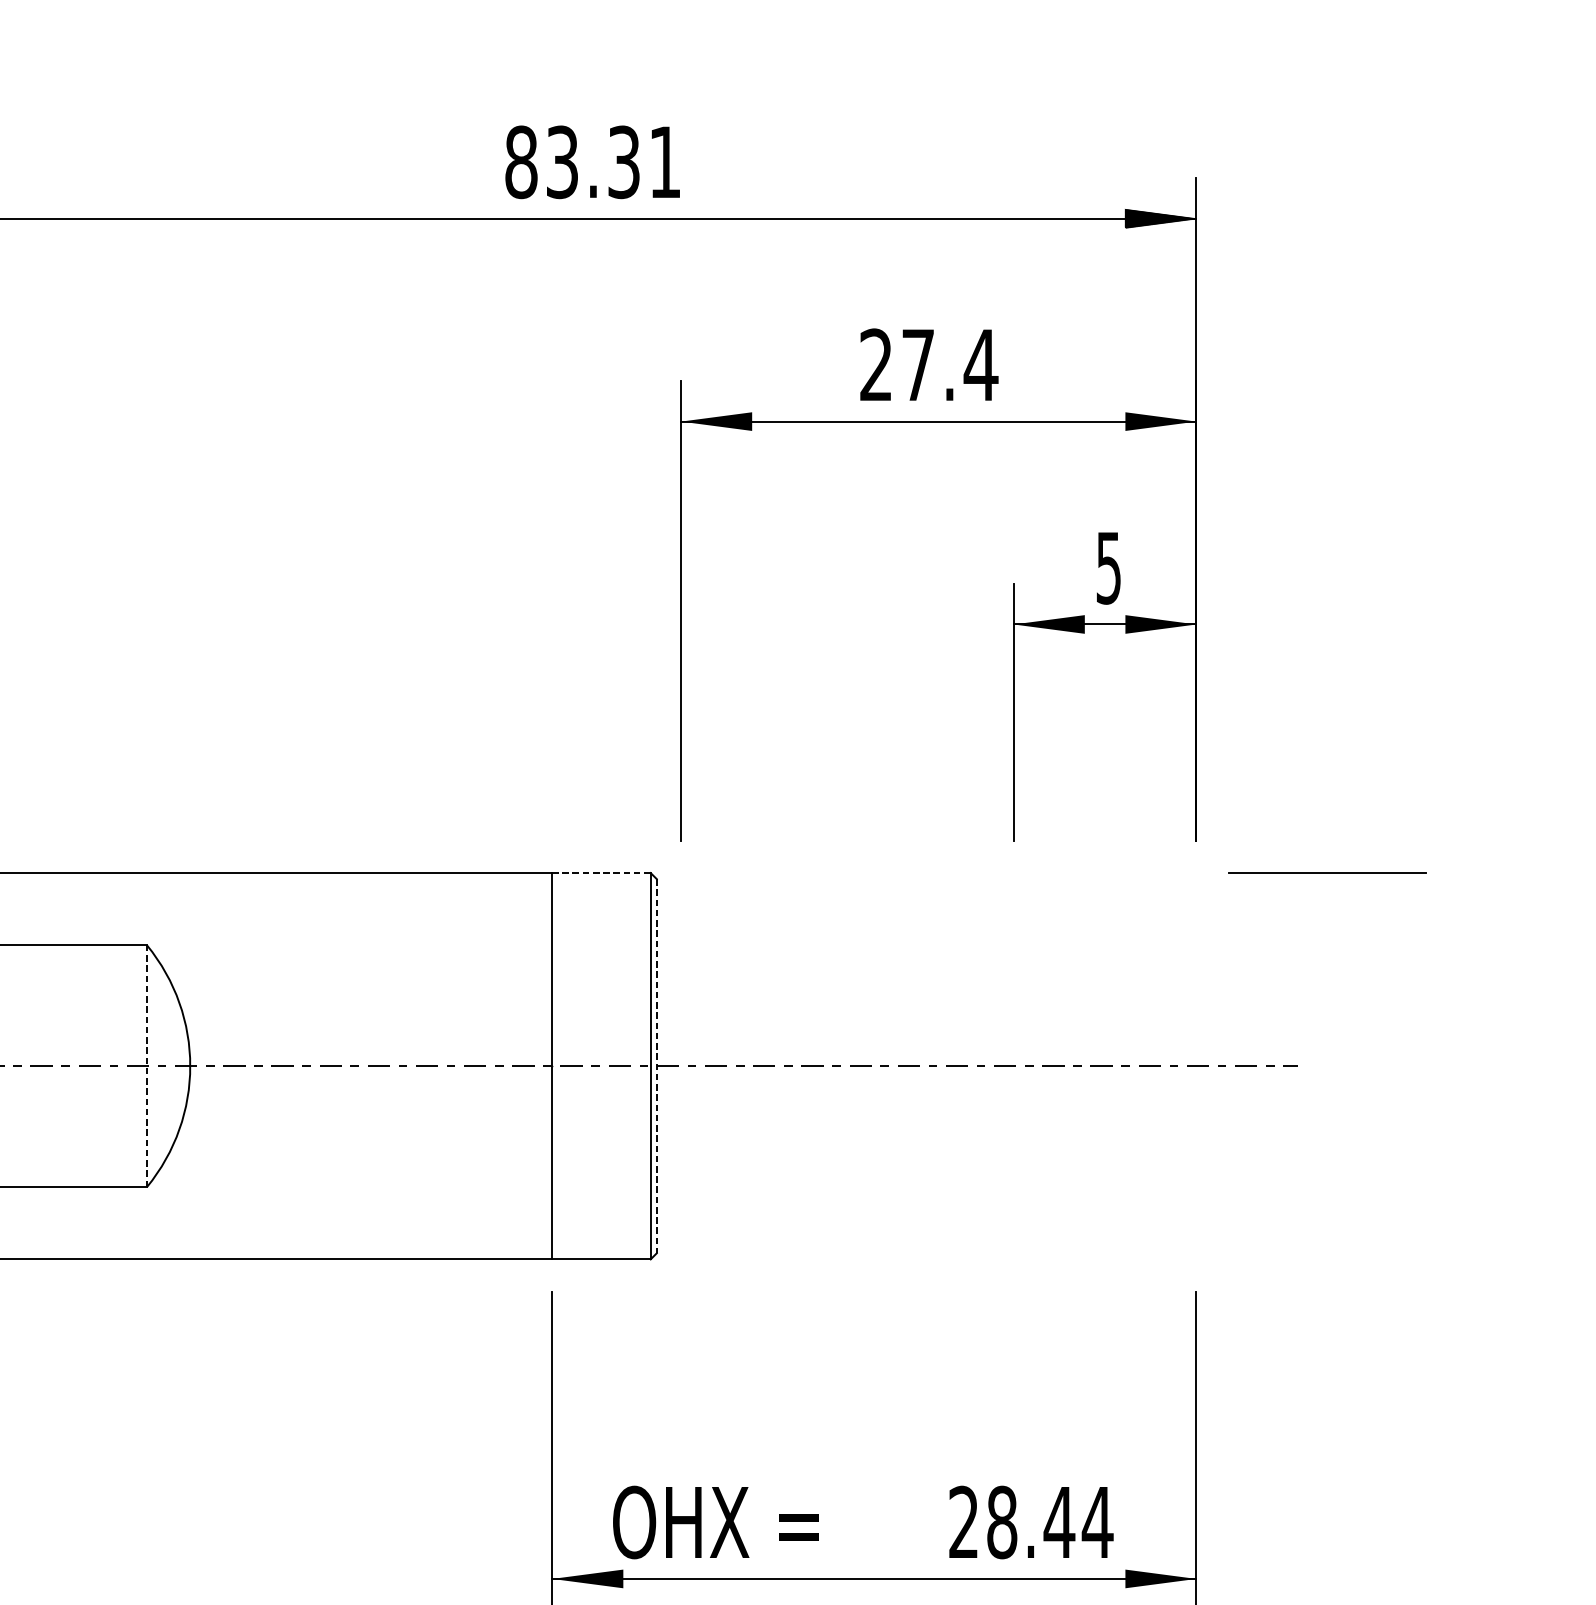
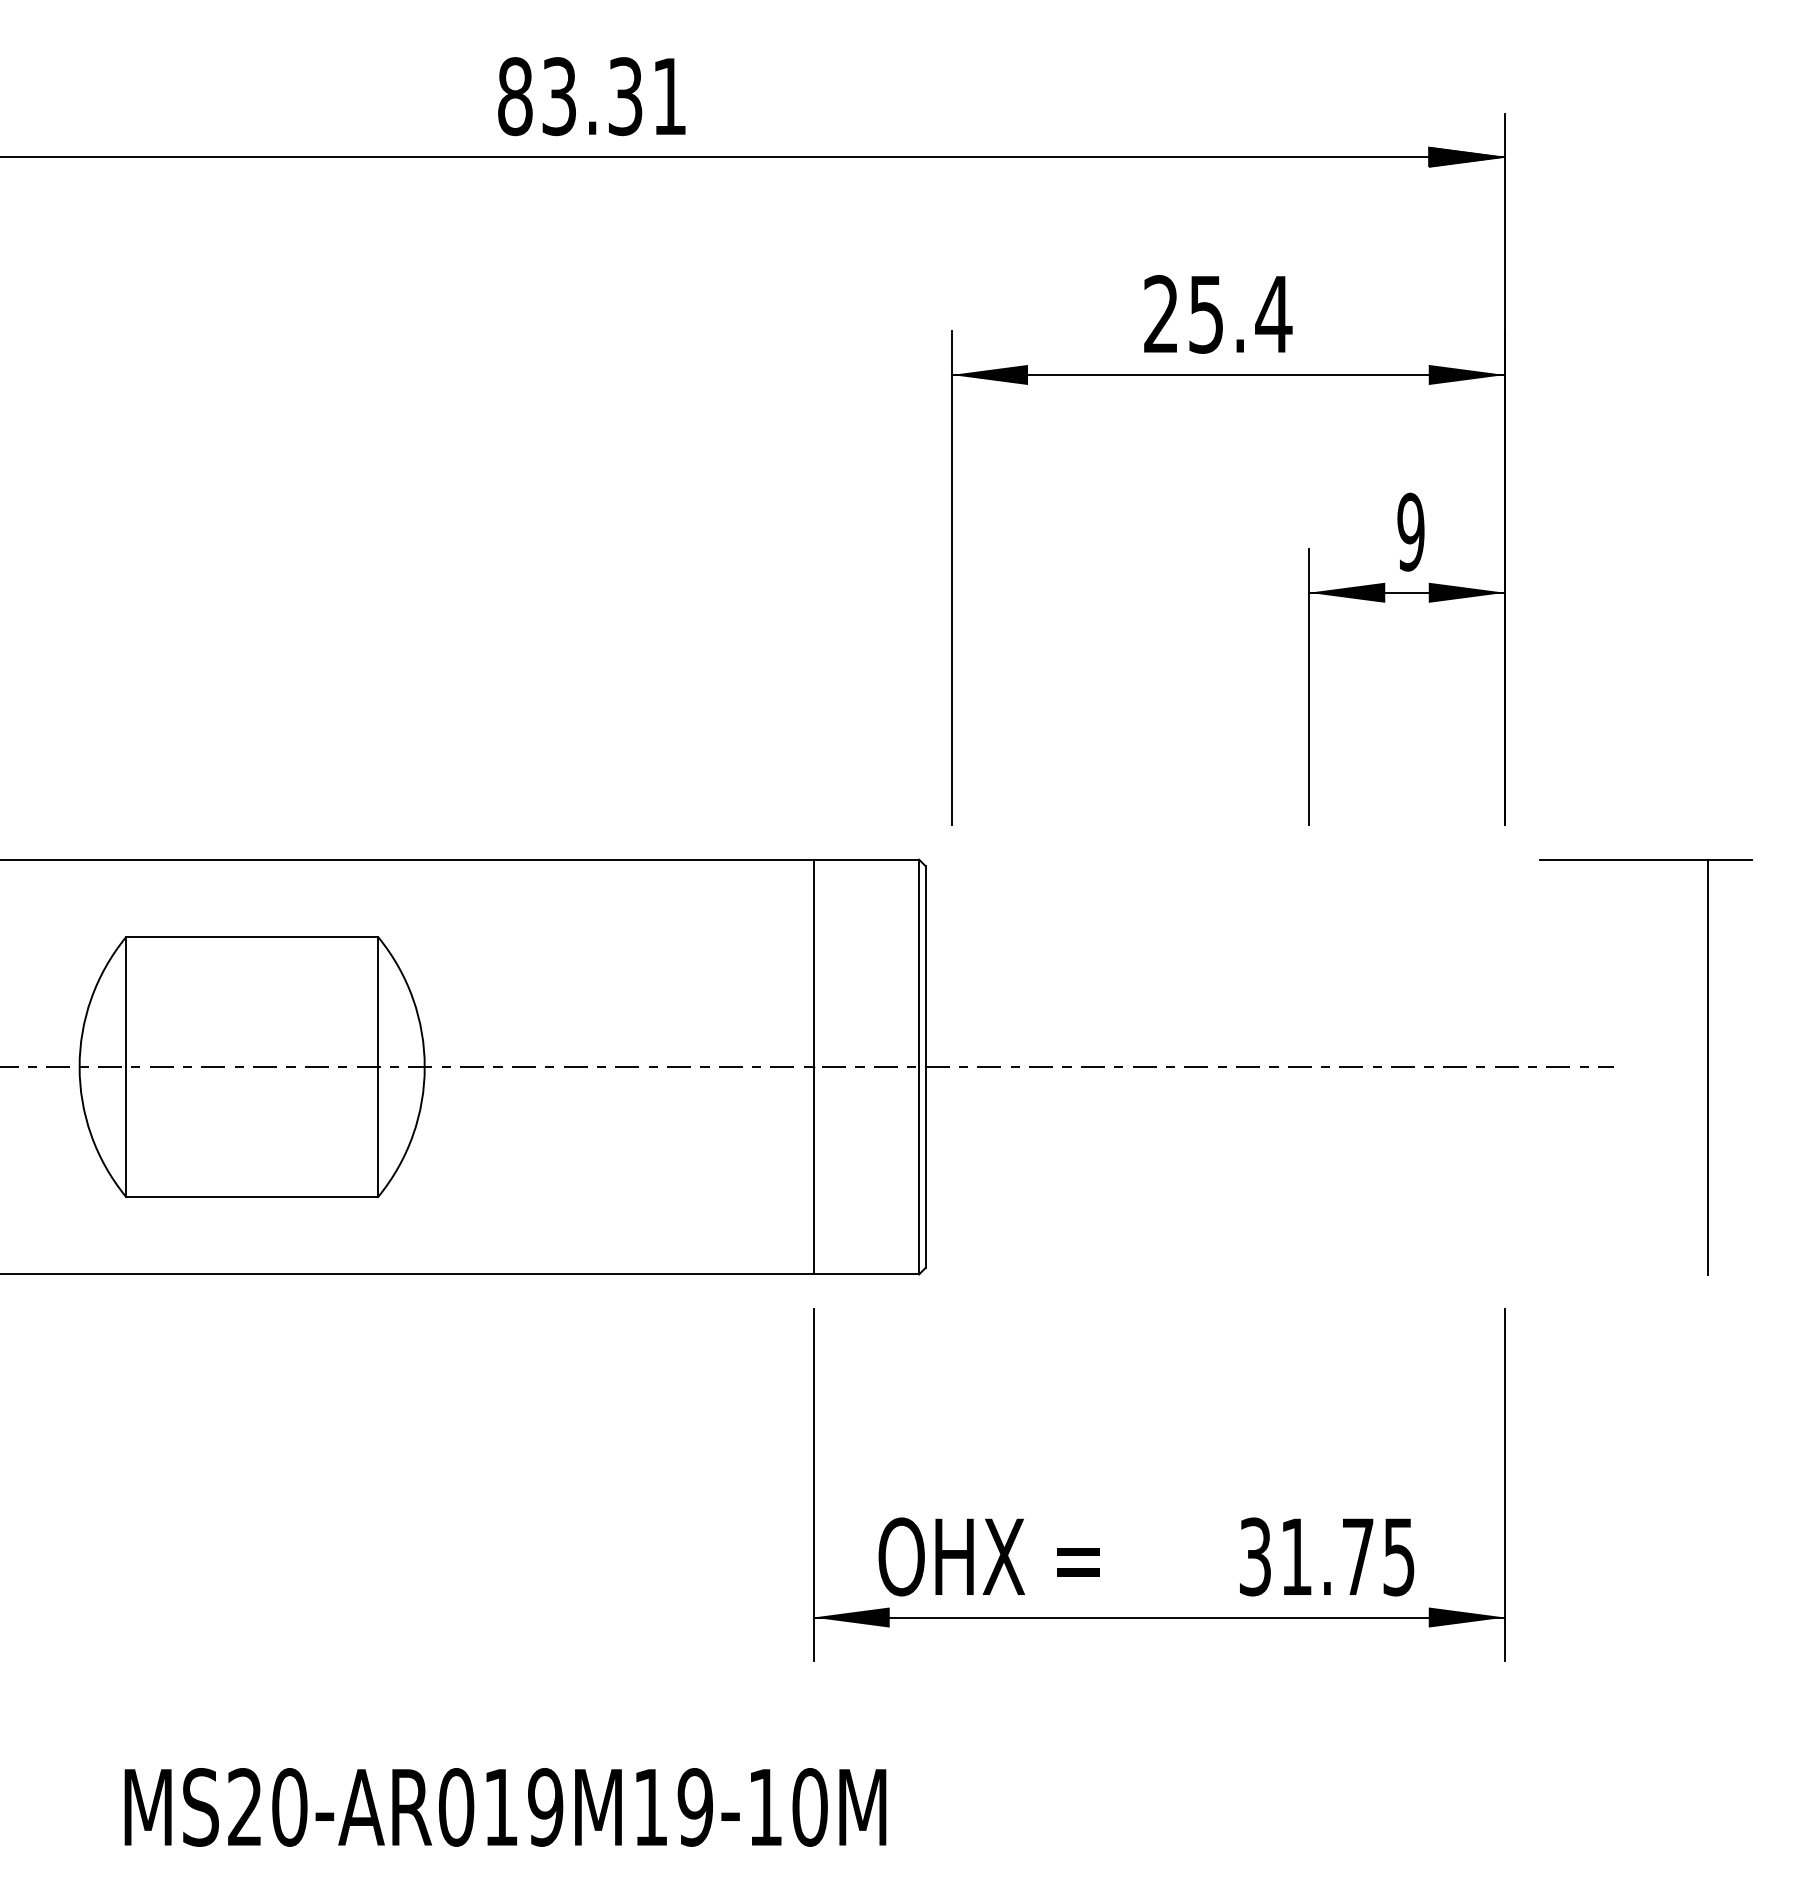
text: (592, 162) -> (591, 96), moved
text: (917, 365) -> (1205, 314), 27.4 -> 25.4
text: (1108, 567) -> (1410, 531), 5 -> 9
line: (601, 872) -> (866, 859), dashed -> solid
line: (1385, 1065) -> (1708, 1066), added
line: (147, 1066) -> (378, 1067), dashed -> solid
line: (656, 1066) -> (925, 1067), dashed -> solid
text: (1031, 1522) -> (1327, 1556), 28.44 -> 31.75

